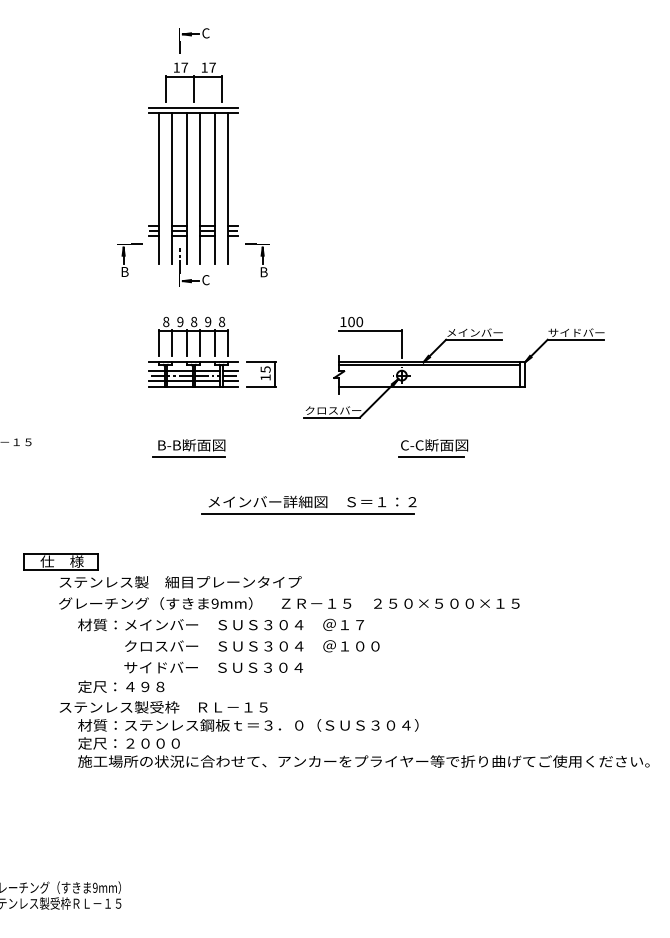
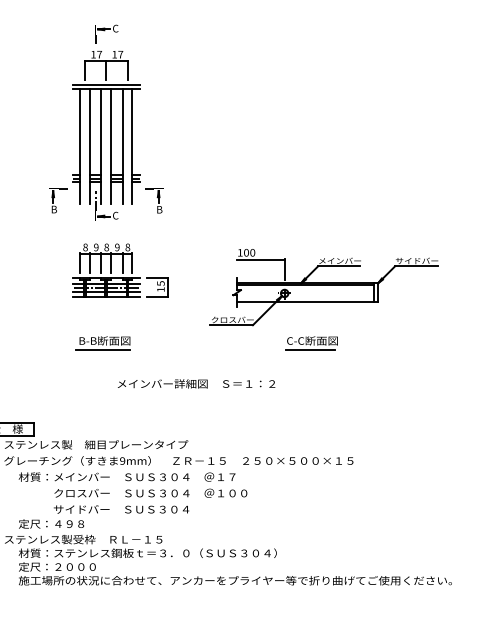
part: (453, 367) -> (323, 287), moved
part: (433, 448) -> (311, 343), moved
line: (307, 513) -> (192, 392), removed

